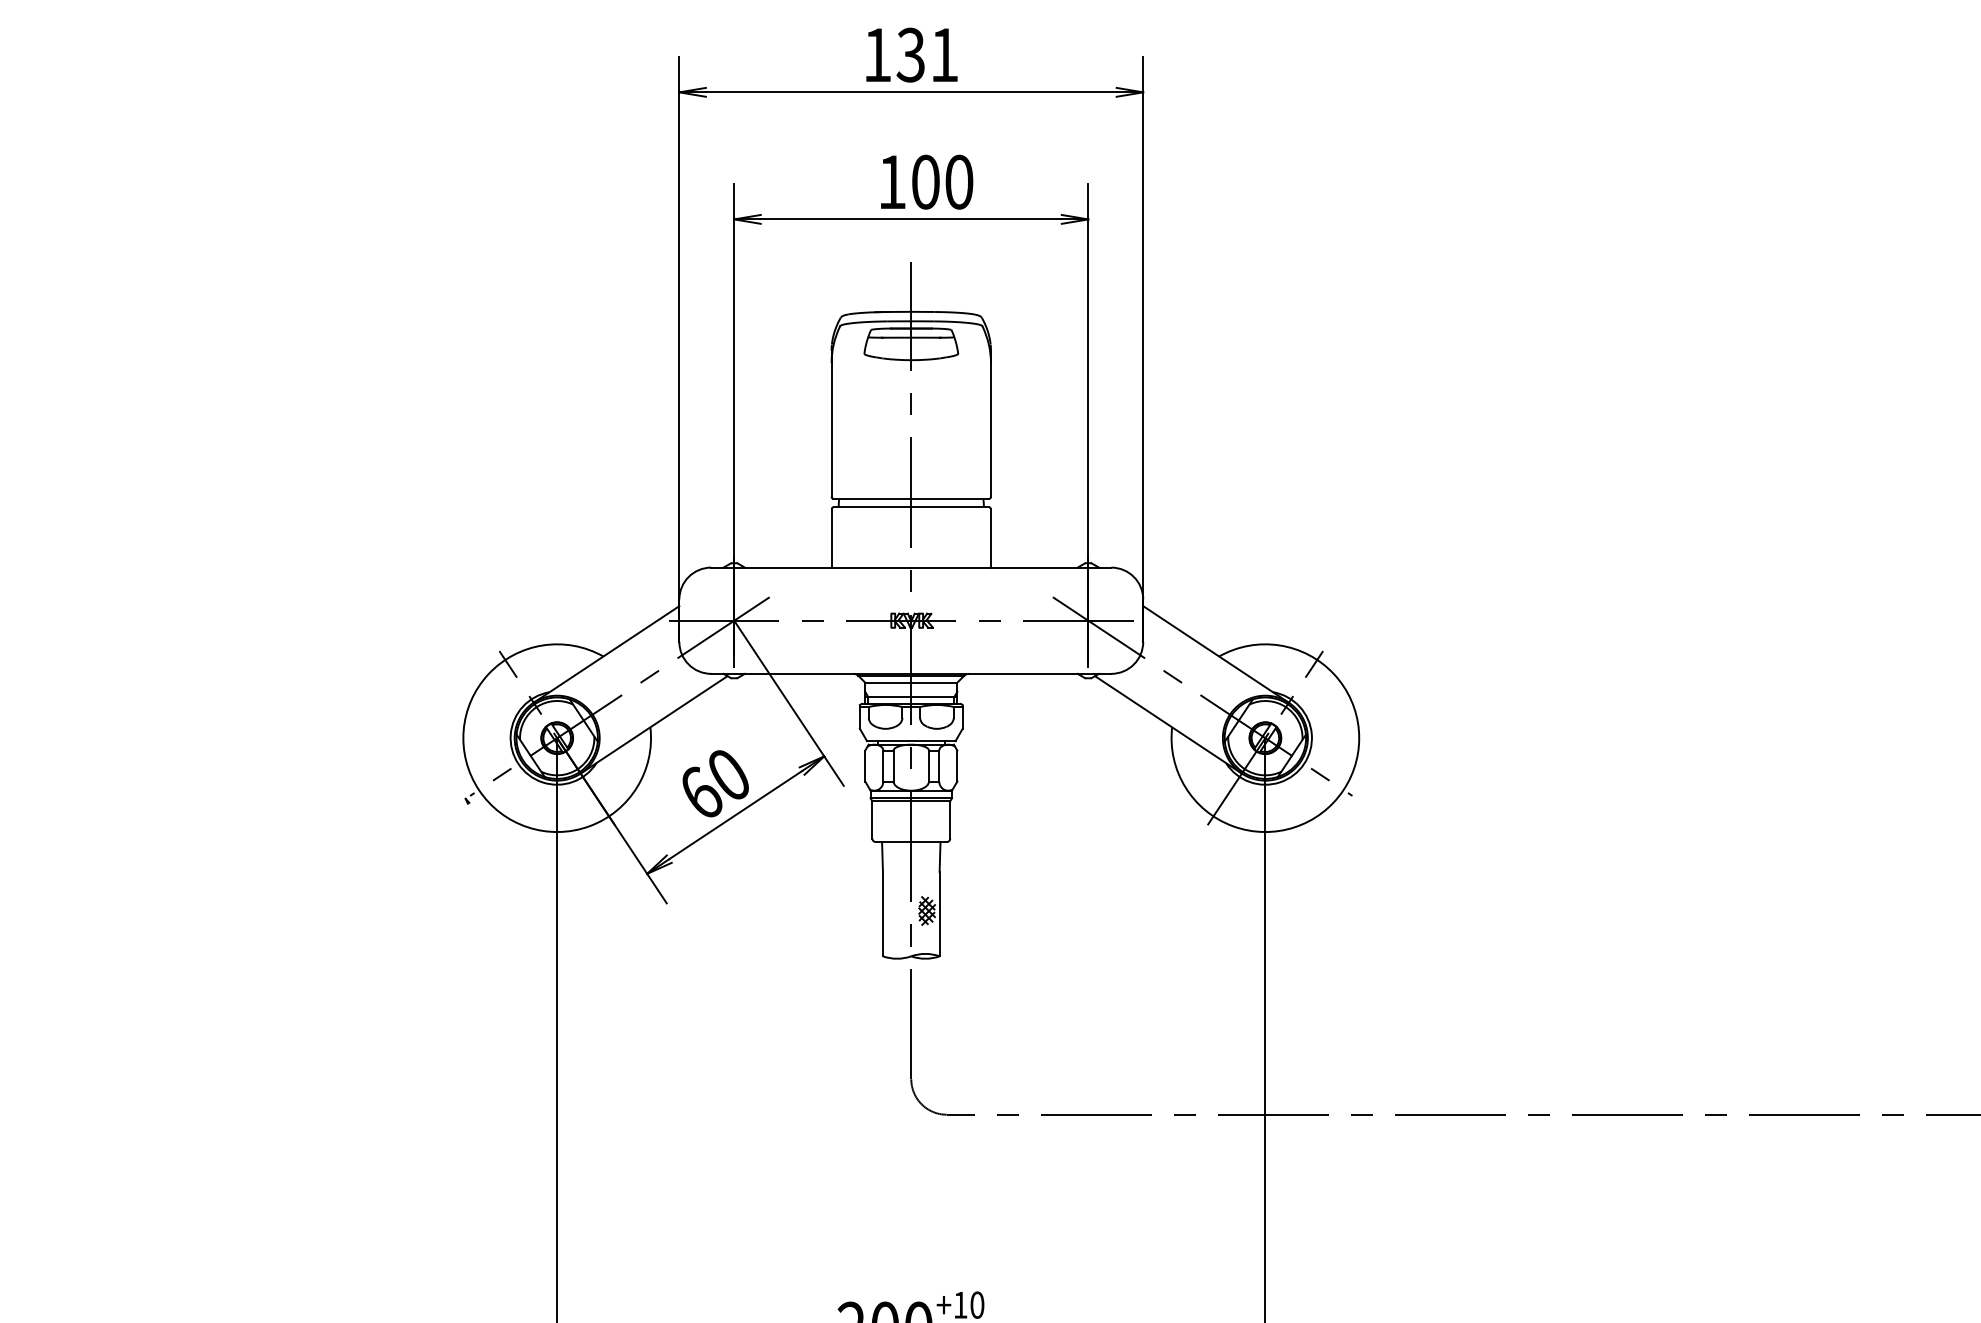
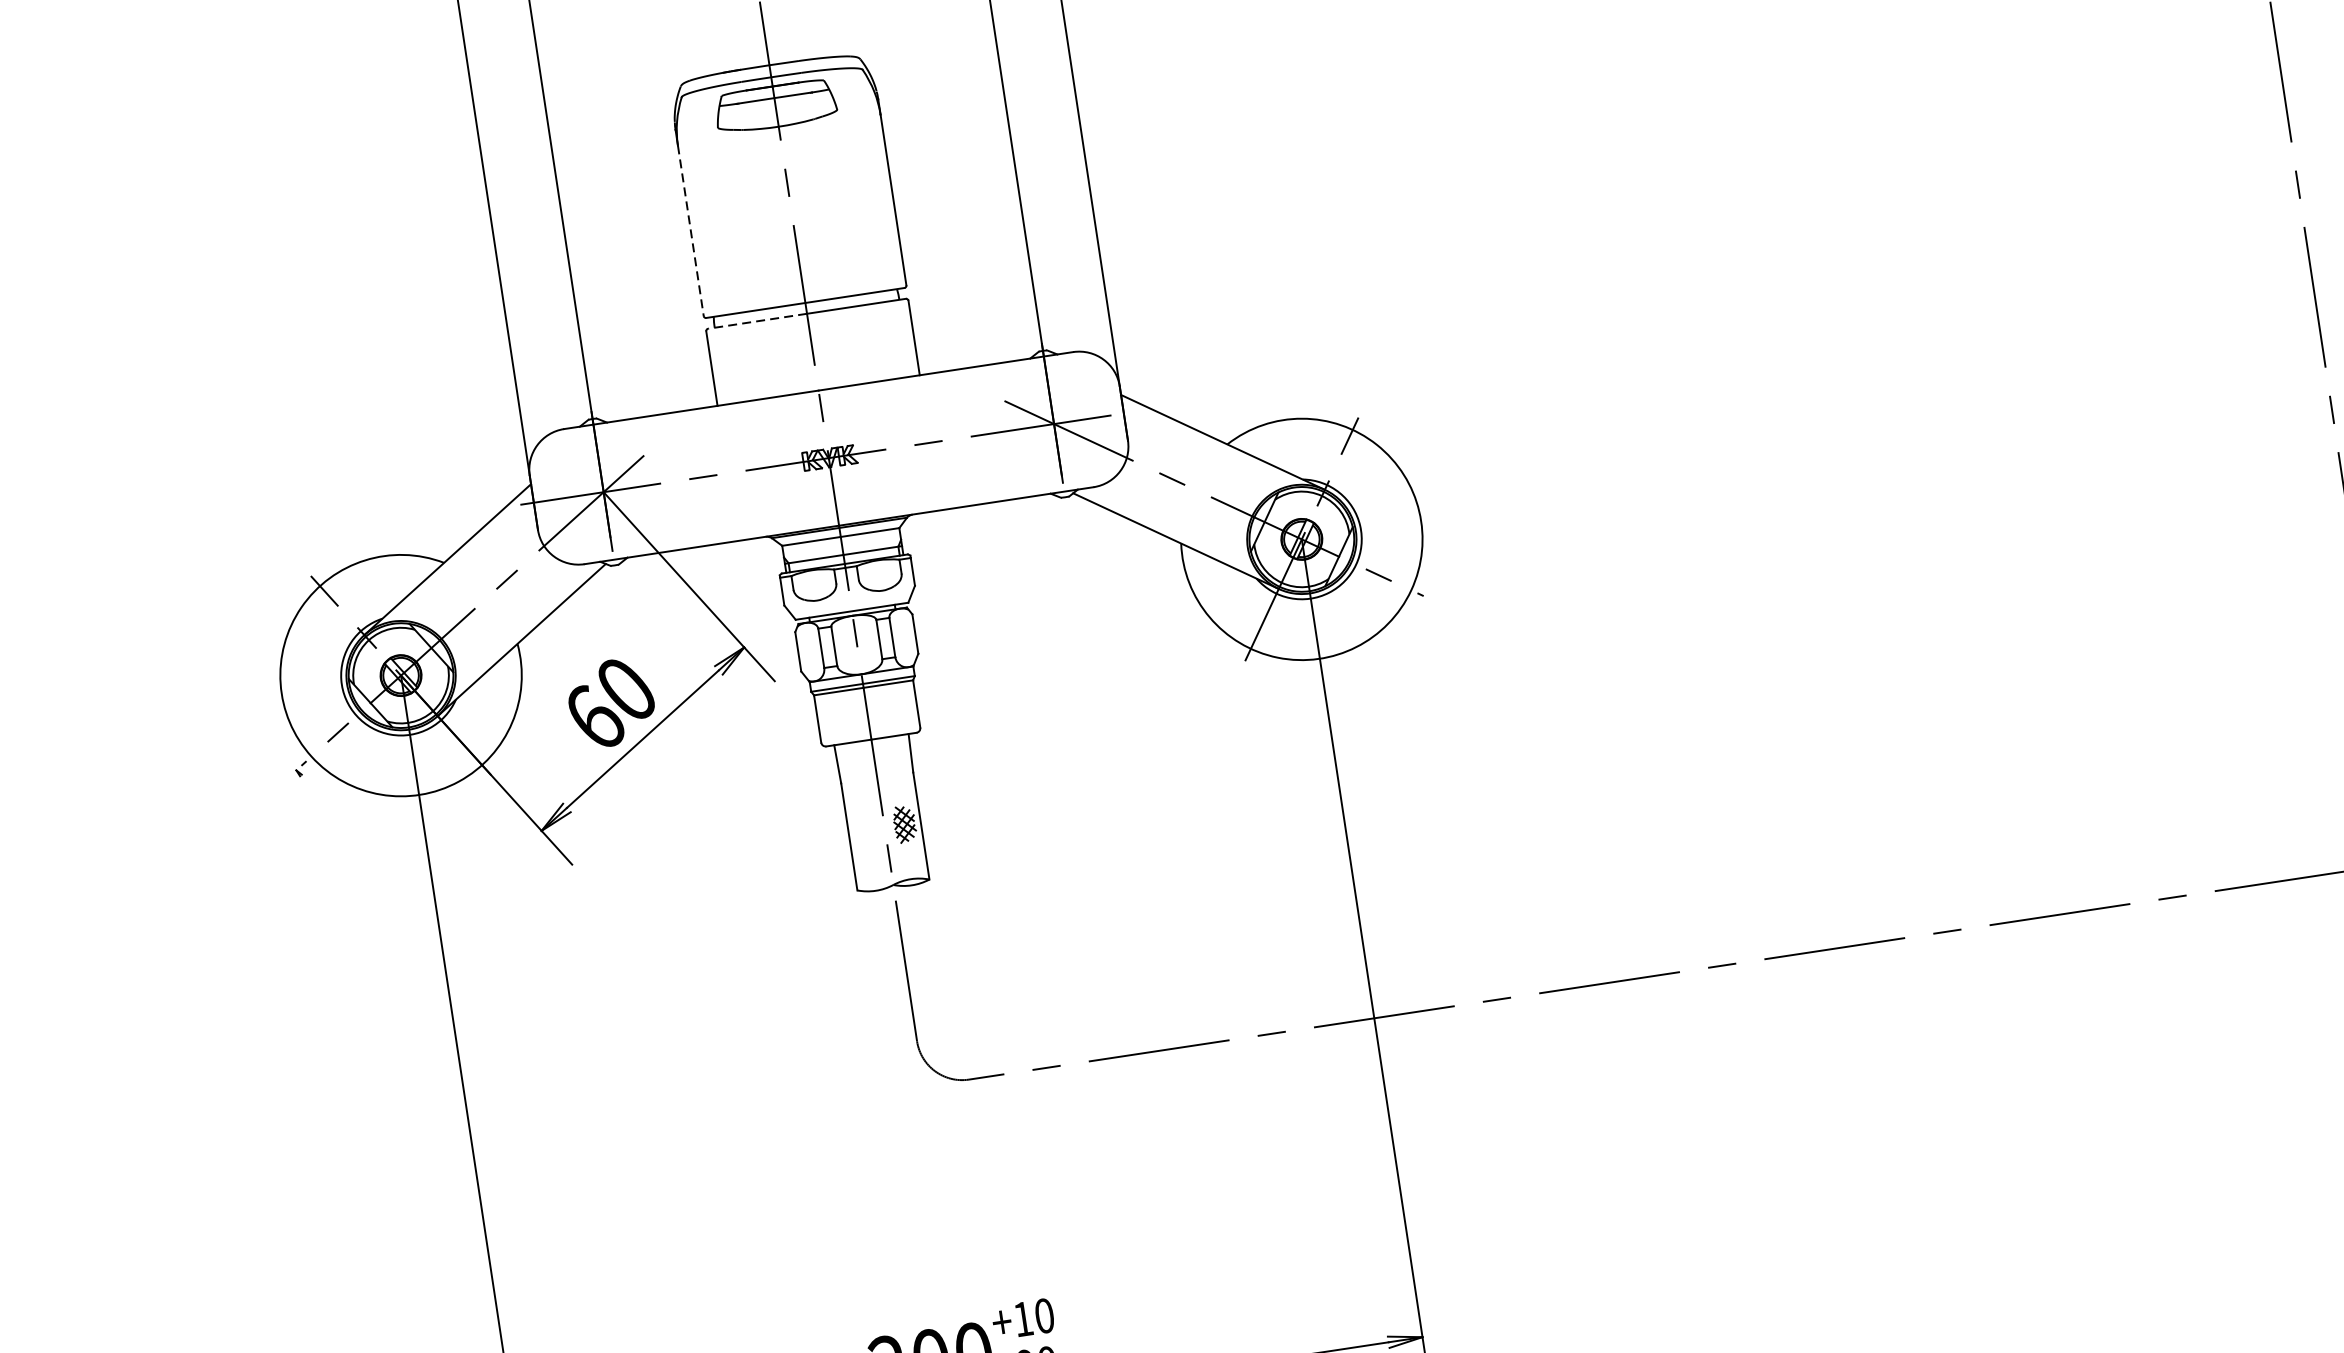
line: (831, 430) -> (690, 231), solid -> dashed
line: (872, 507) -> (757, 321), solid -> dashed

